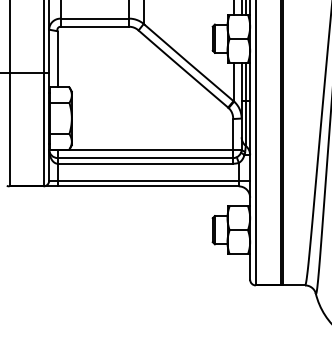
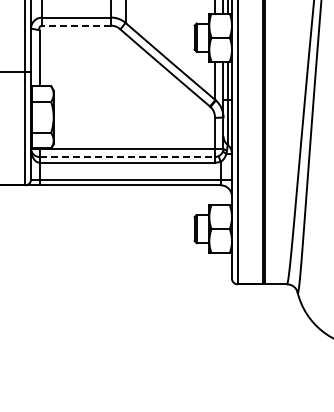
line: (94, 26) -> (76, 25), solid -> dashed
line: (145, 158) -> (127, 157), solid -> dashed

